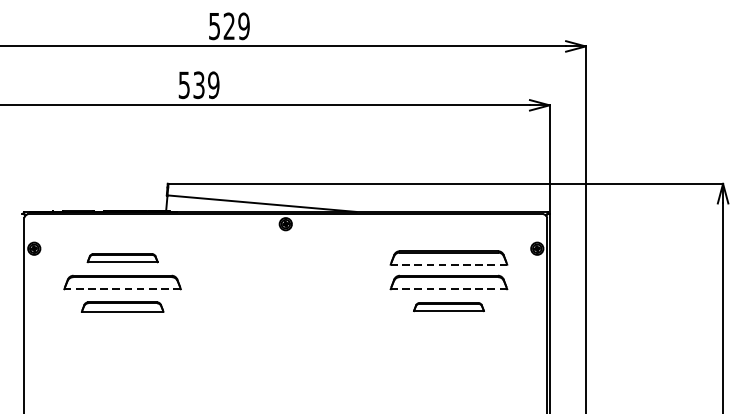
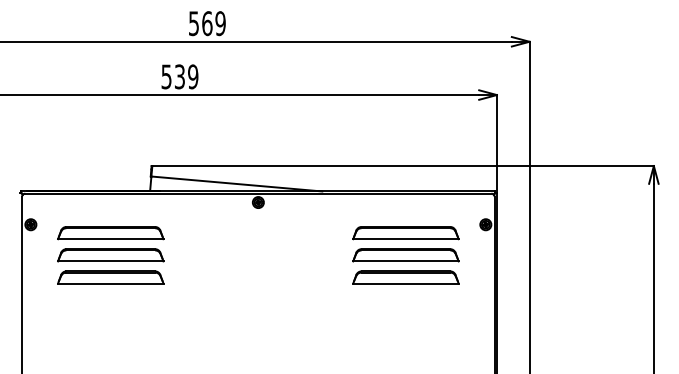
text: (229, 26) -> (207, 23), 529 -> 569
part: (122, 258) -> (110, 233), size x1.67
line: (448, 265) -> (405, 239), dashed -> solid
line: (122, 289) -> (110, 261), dashed -> solid
line: (448, 289) -> (405, 261), dashed -> solid
part: (122, 307) -> (110, 277), size x1.43
part: (448, 307) -> (405, 277), size x1.67

